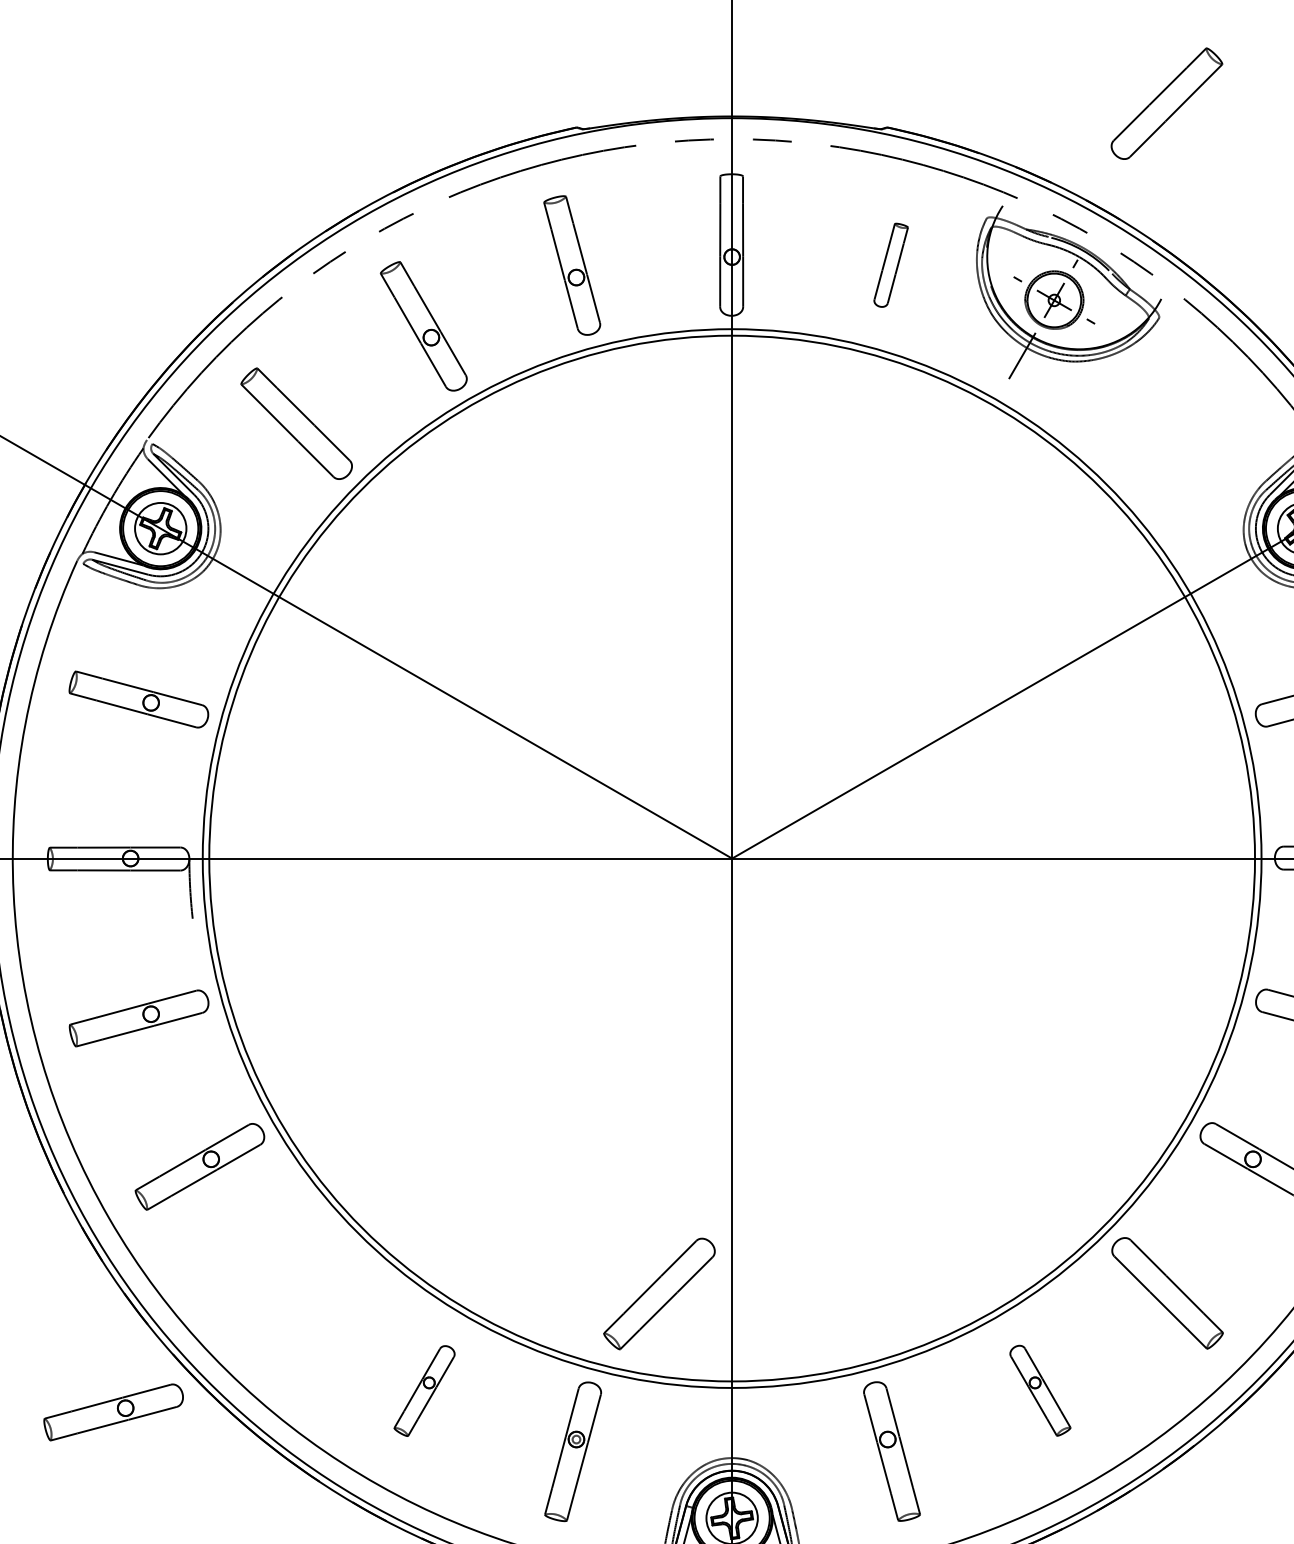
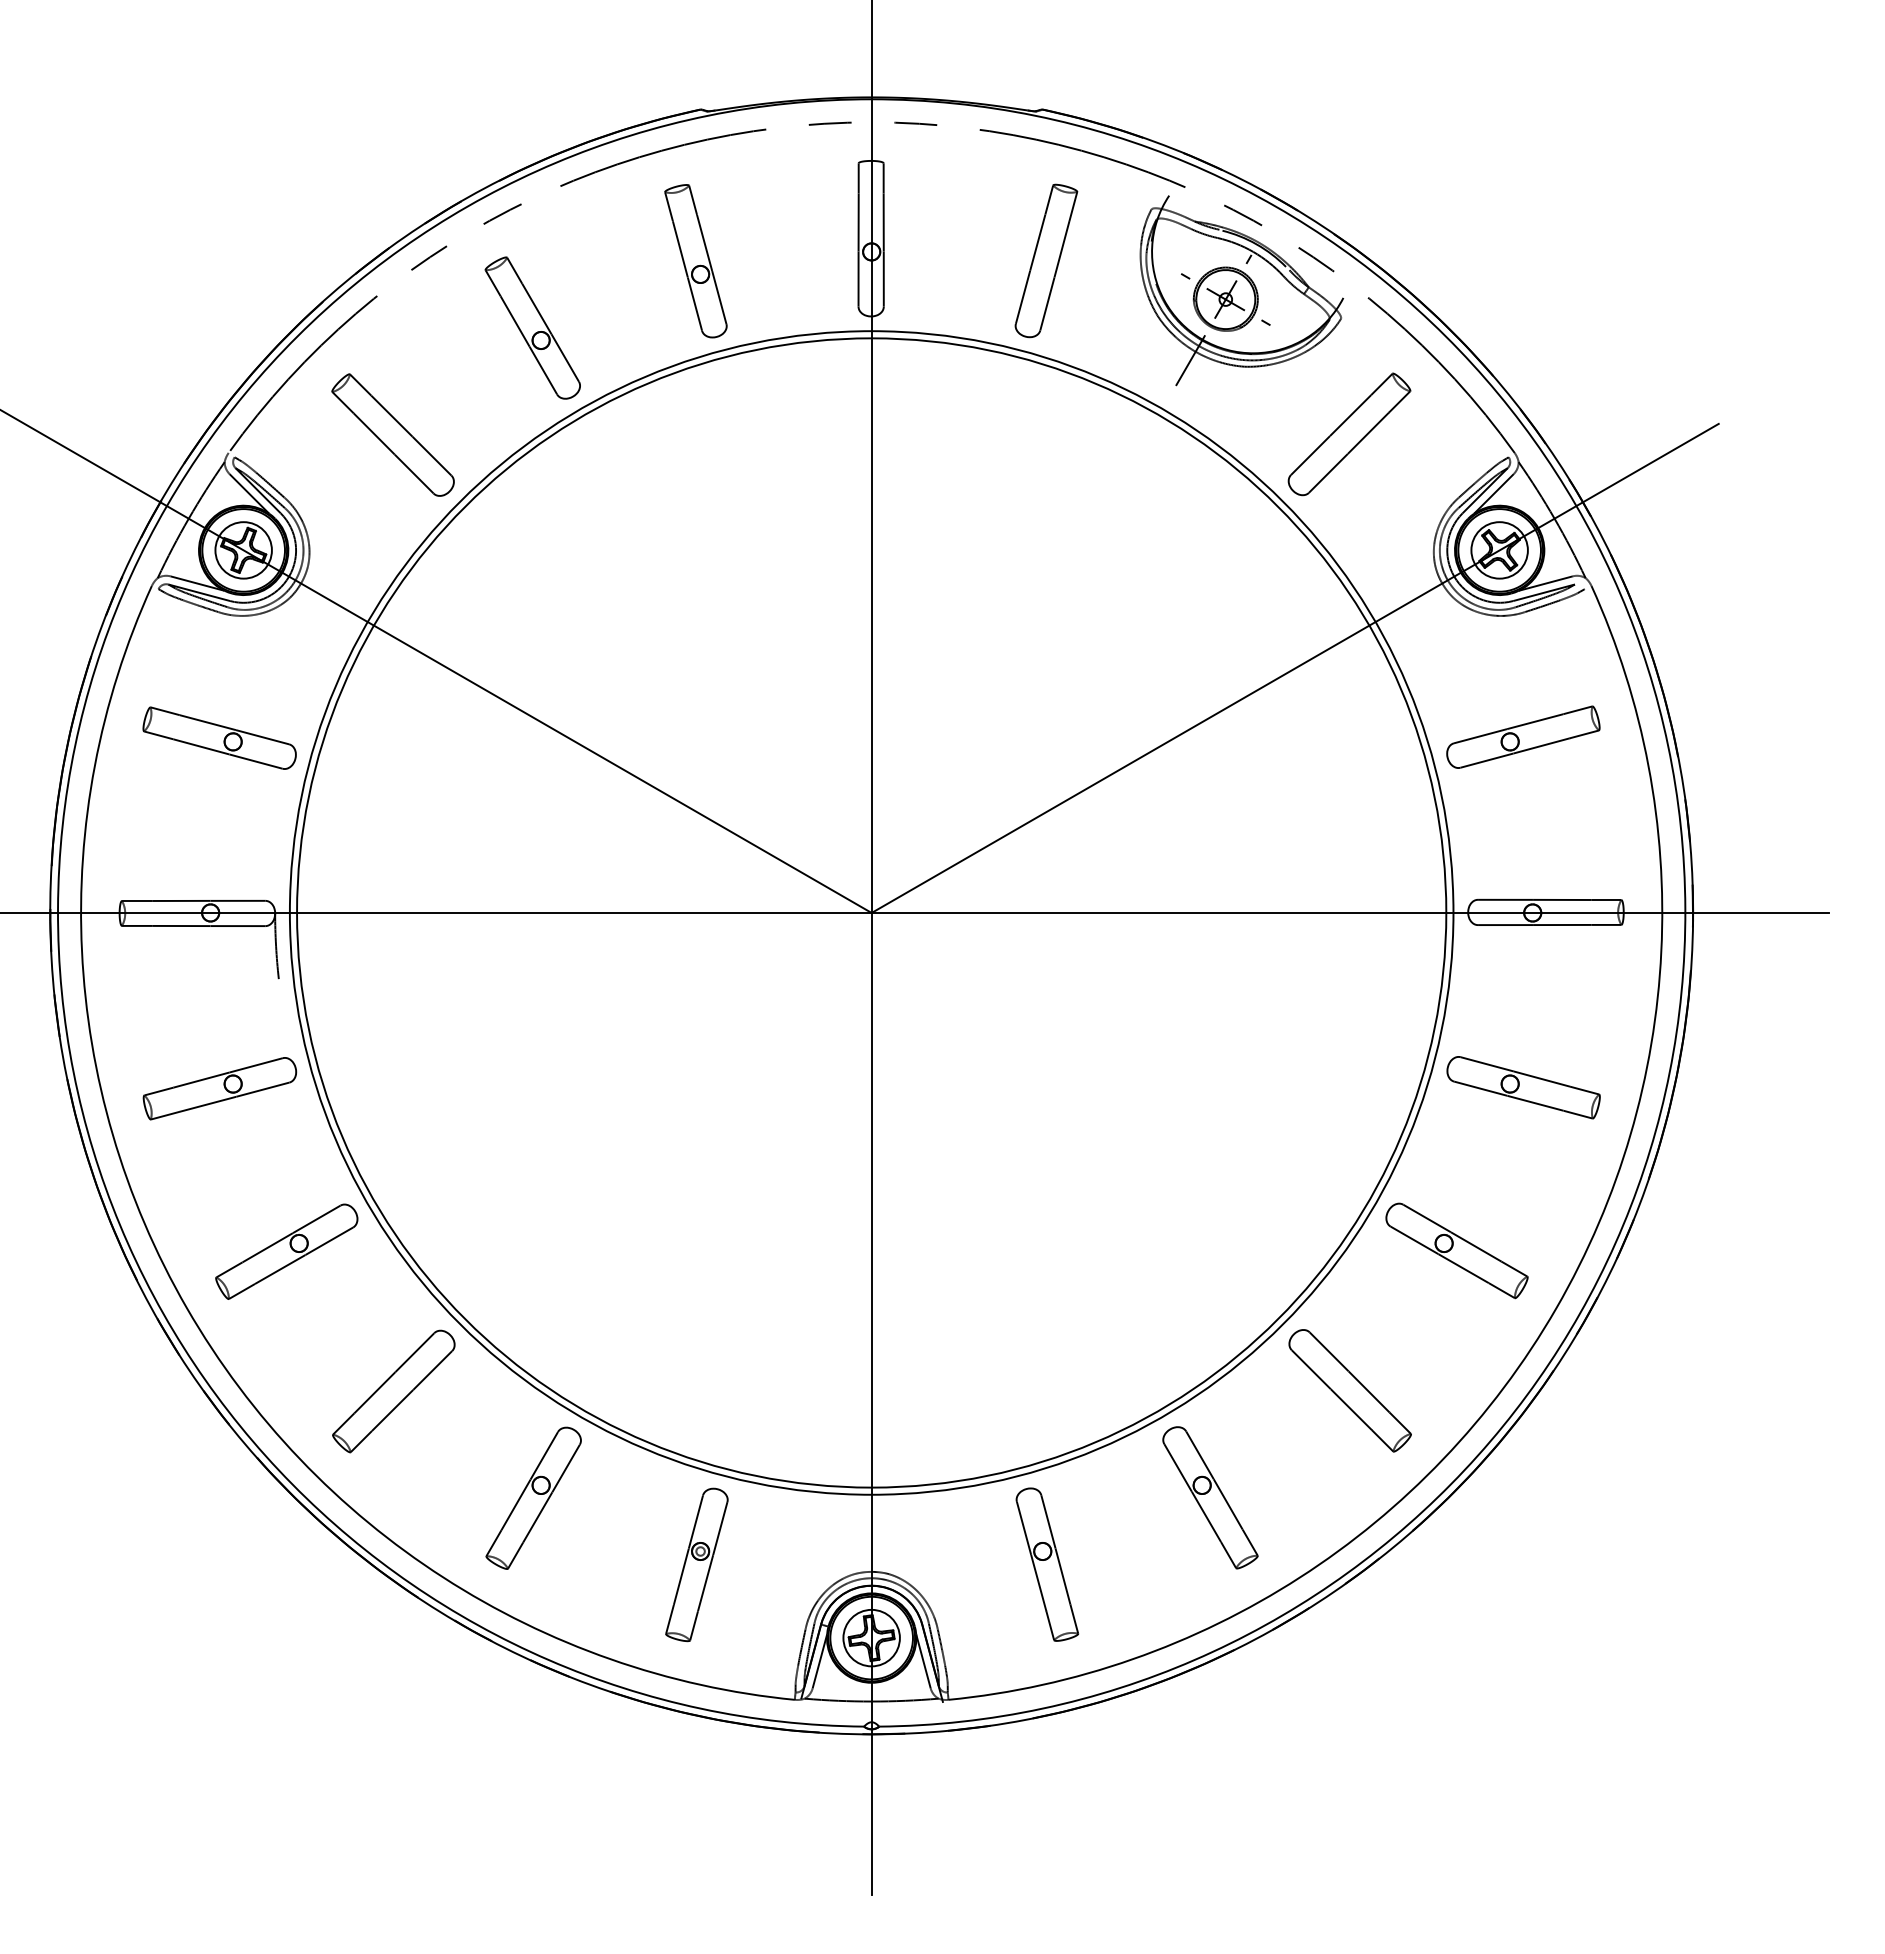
part: (1166, 103) -> (1349, 434), moved
part: (891, 264) -> (1046, 260), size x1.67
part: (659, 1293) -> (393, 1391), moved
part: (424, 1390) -> (533, 1497), size x1.43
part: (1040, 1390) -> (1210, 1497), size x1.43
part: (113, 1412) -> (191, 1521), removed

